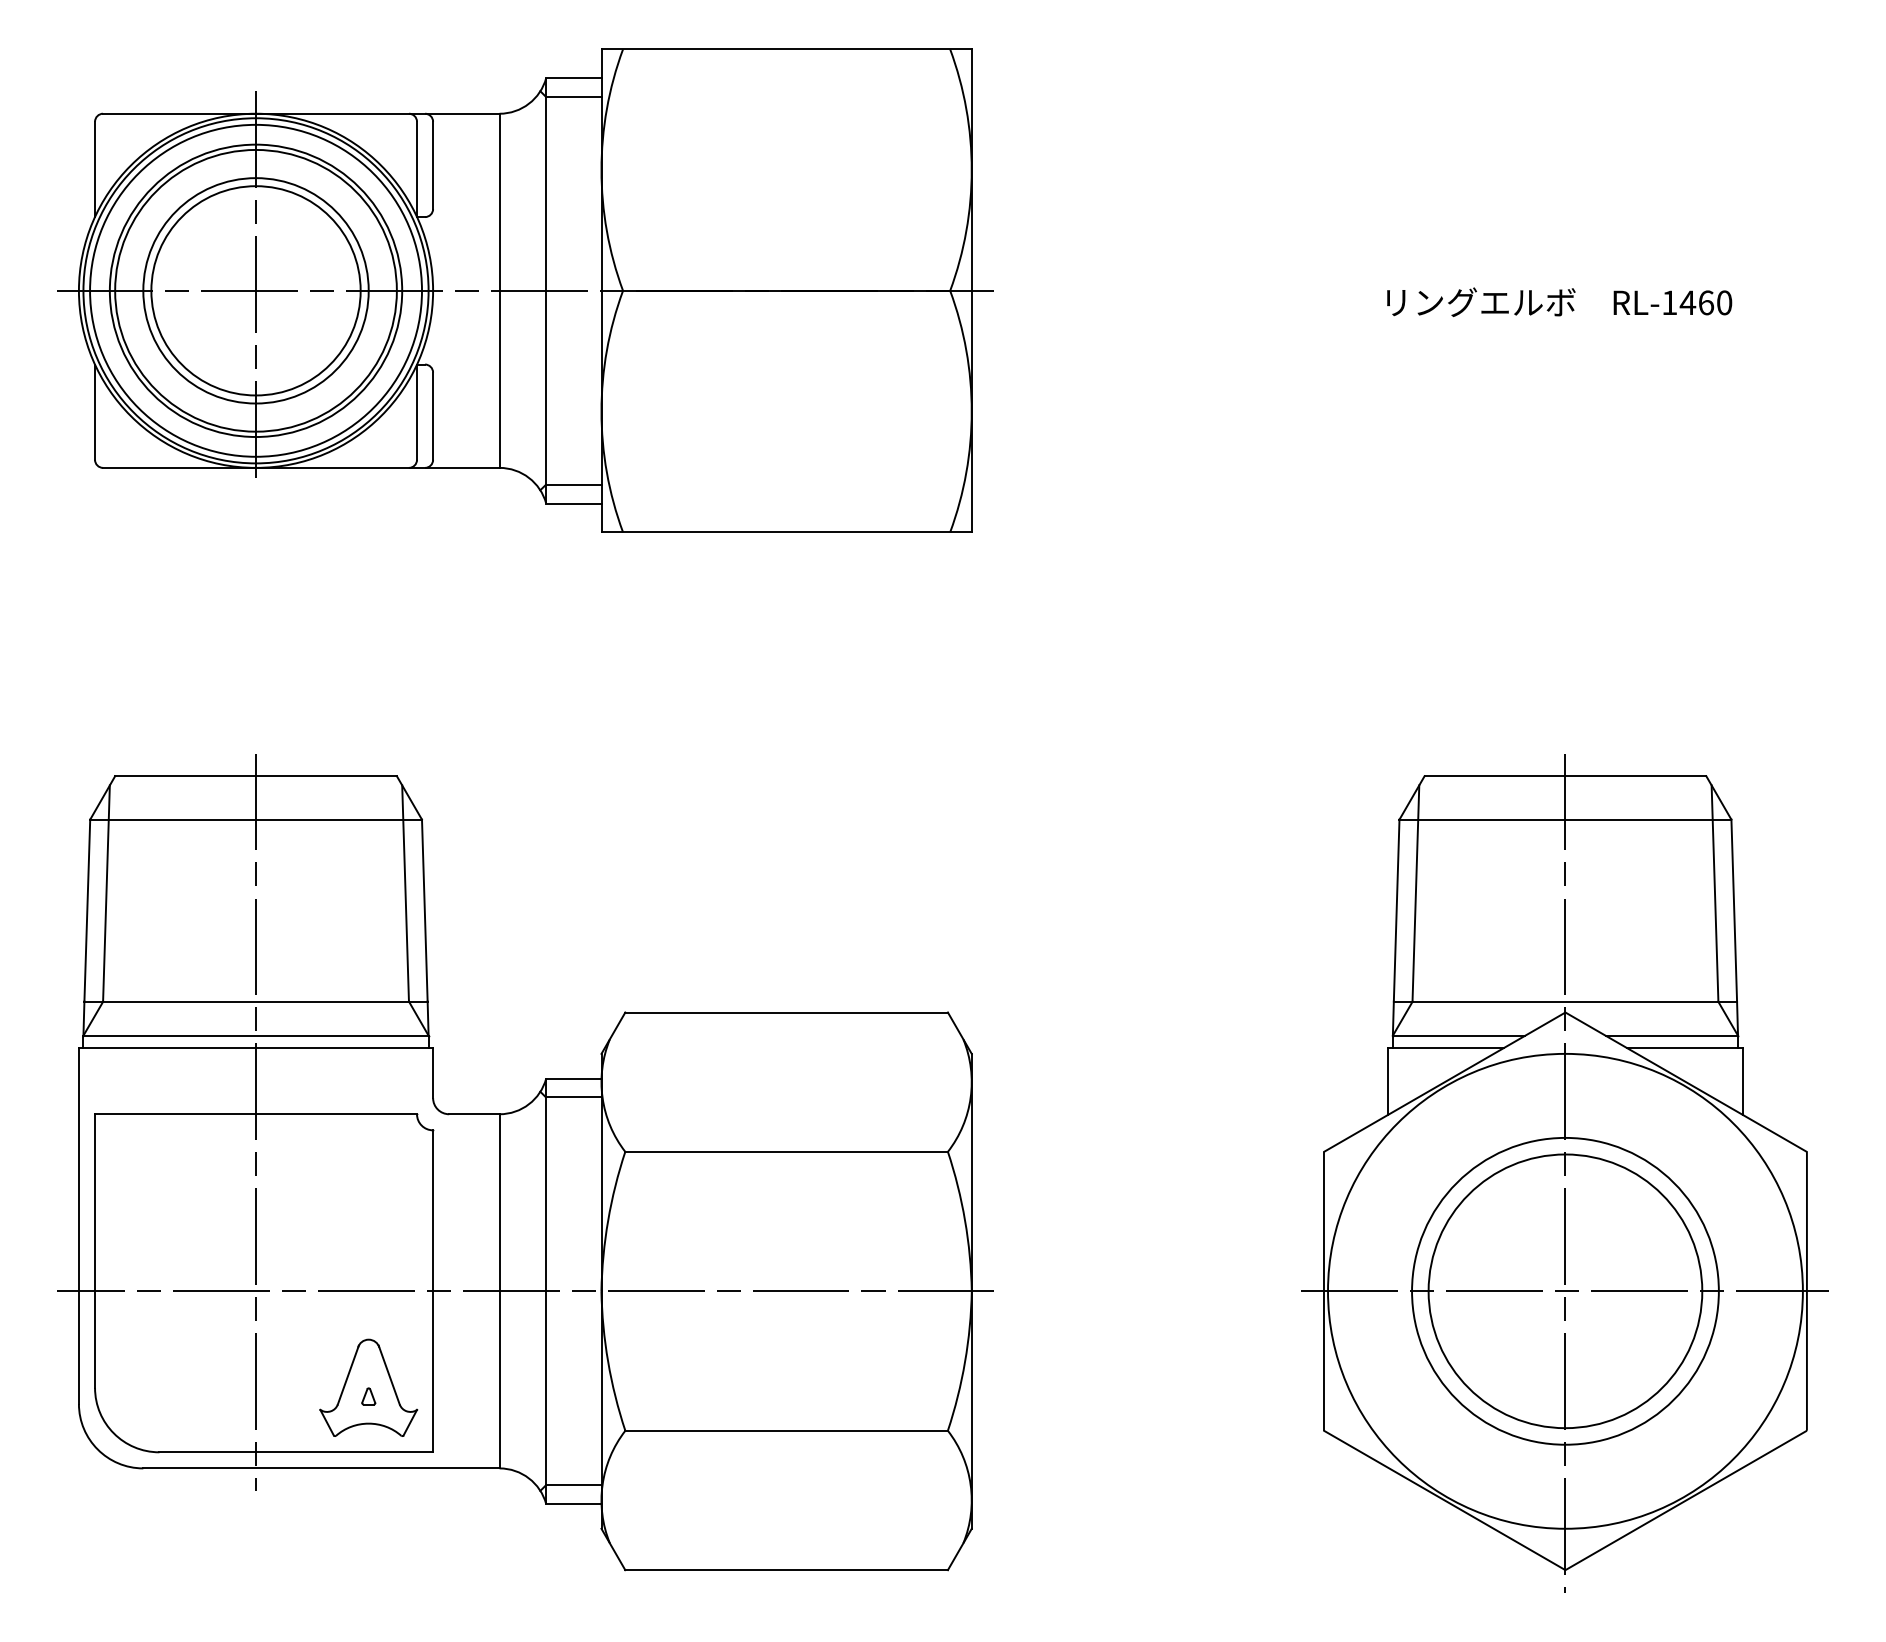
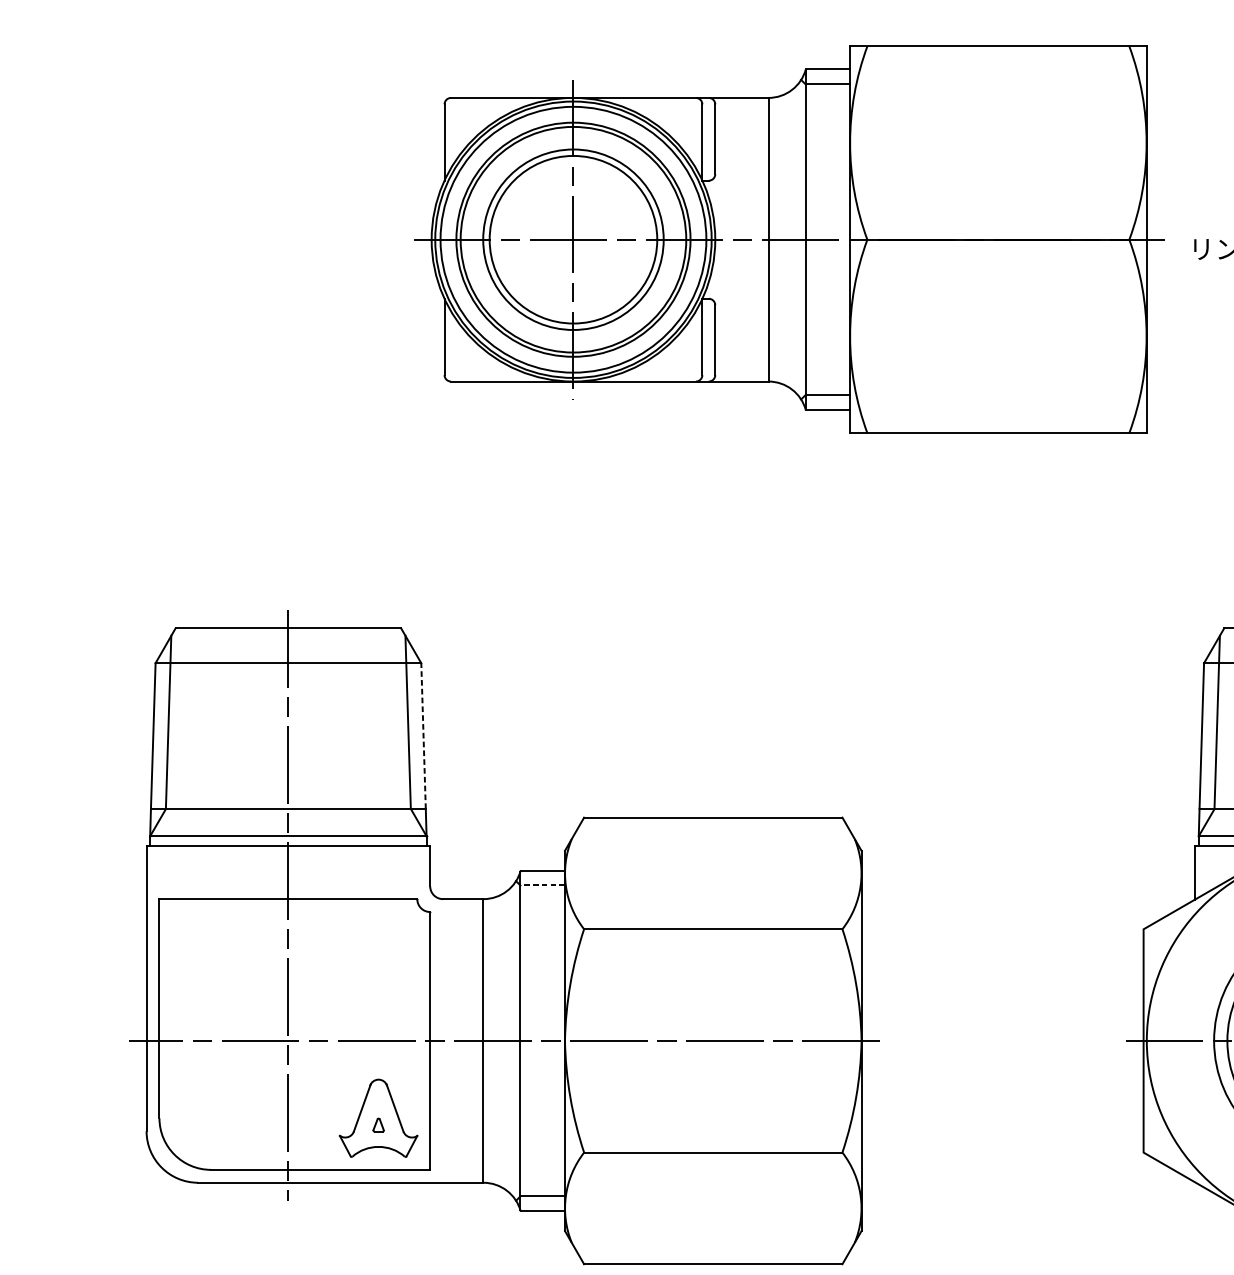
part: (525, 290) -> (789, 239), moved
line: (424, 910) -> (423, 735), solid -> dashed
line: (573, 1097) -> (542, 885), solid -> dashed

